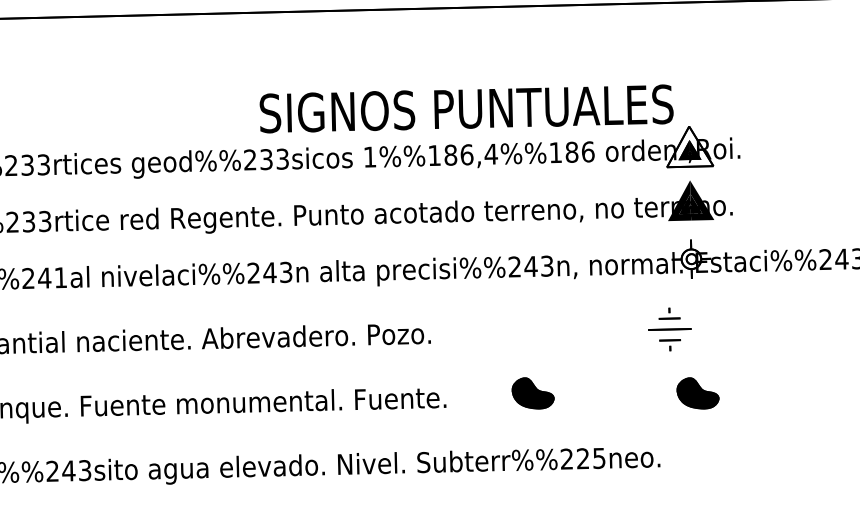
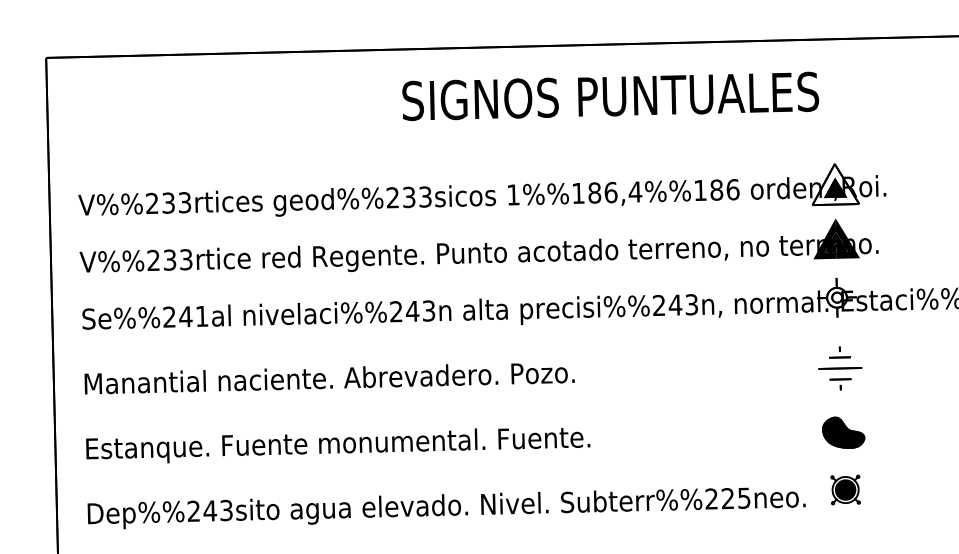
text: (466, 109) -> (610, 96), moved
part: (670, 329) -> (840, 368), moved
part: (533, 393) -> (677, 432), removed
part: (699, 449) -> (845, 489), added

